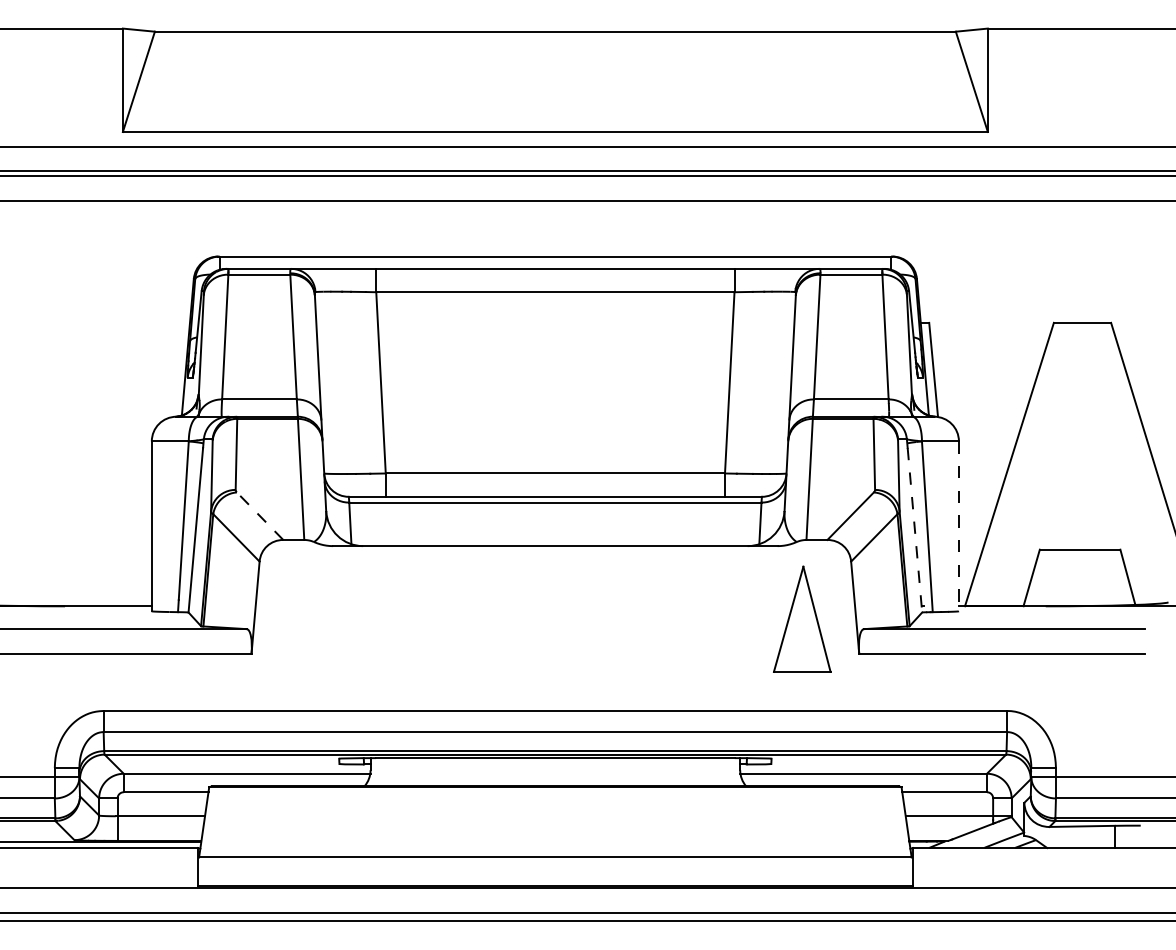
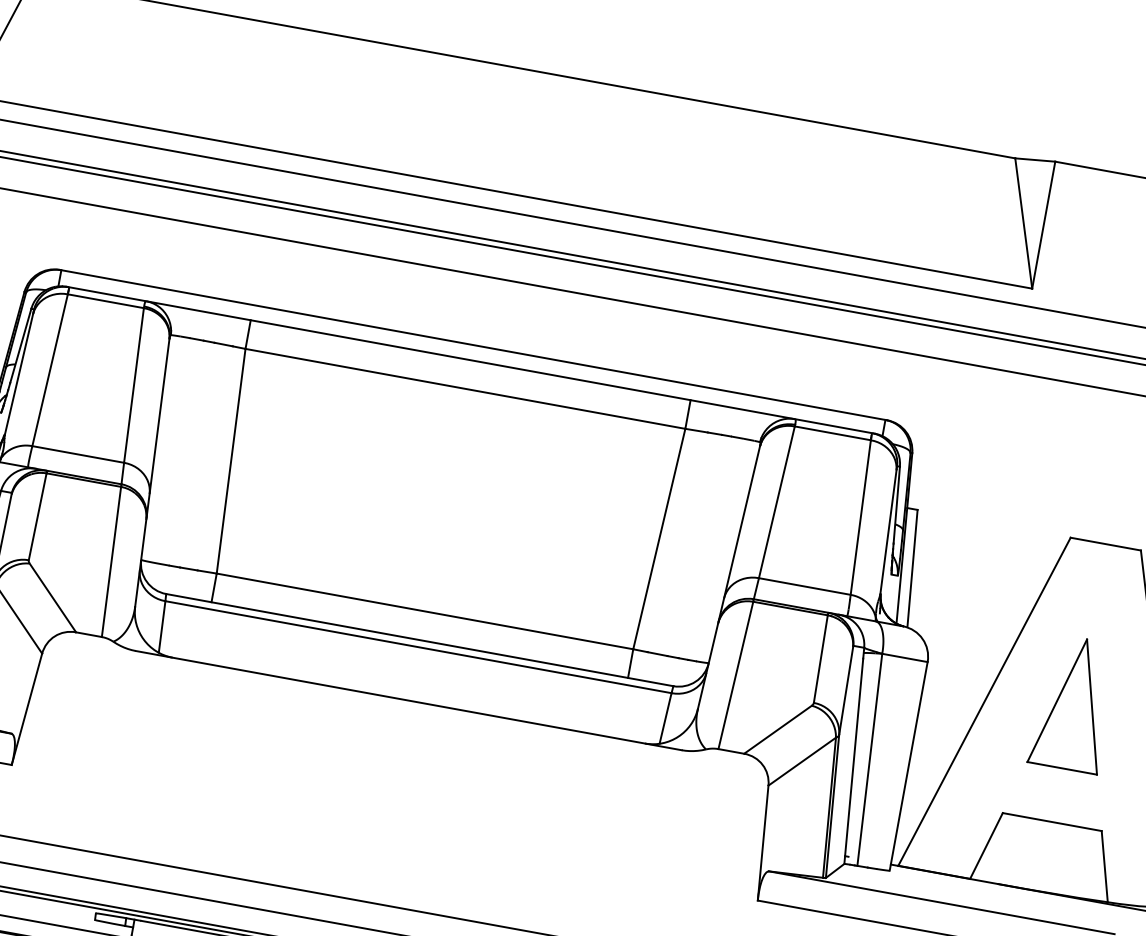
line: (259, 515) -> (52, 596), dashed -> solid
line: (958, 526) -> (908, 766), dashed -> solid
line: (914, 530) -> (853, 761), dashed -> solid
part: (802, 618) -> (1074, 702), moved

